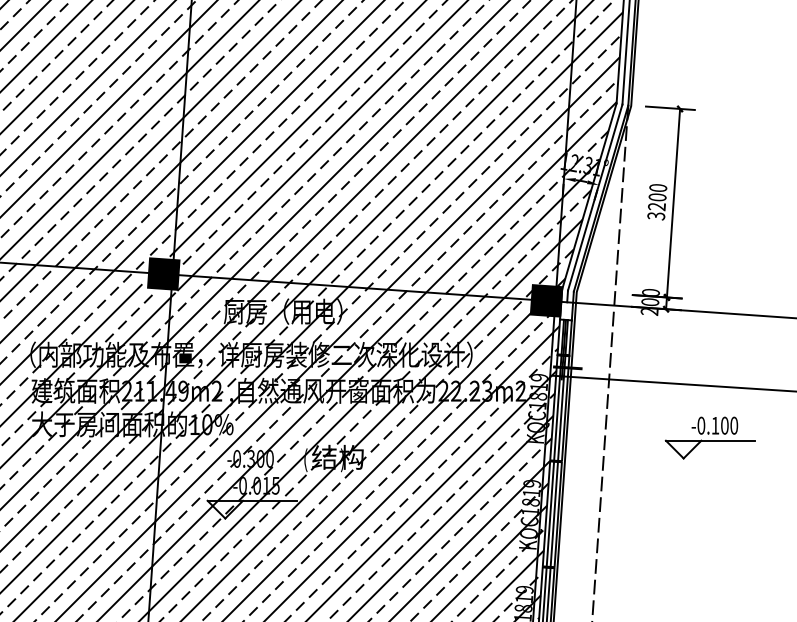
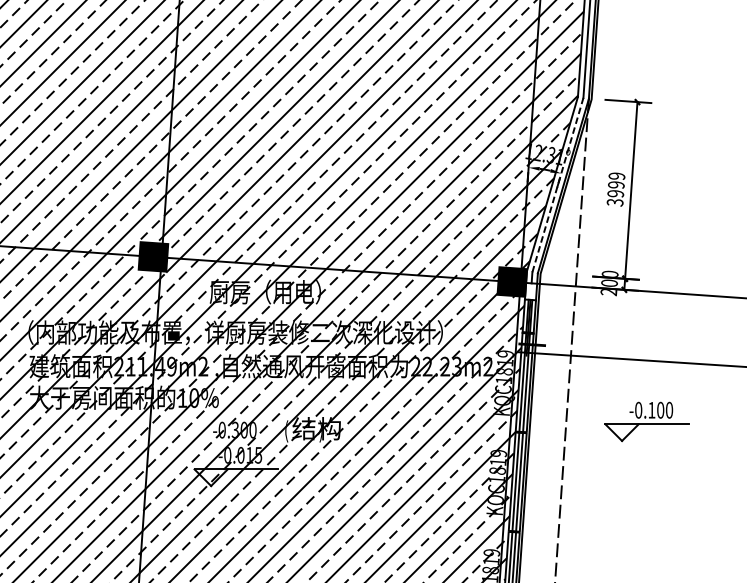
line: (595, 197) -> (558, 185), solid -> dashed
text: (657, 197) -> (616, 185), 3200 -> 3999
part: (709, 437) -> (646, 421), moved

